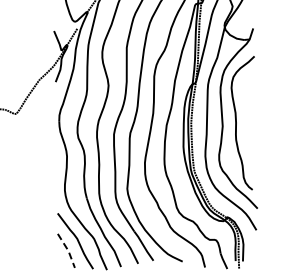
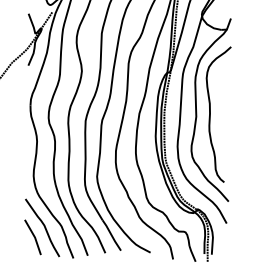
line: (68, 251) -> (35, 238), dashed -> solid

